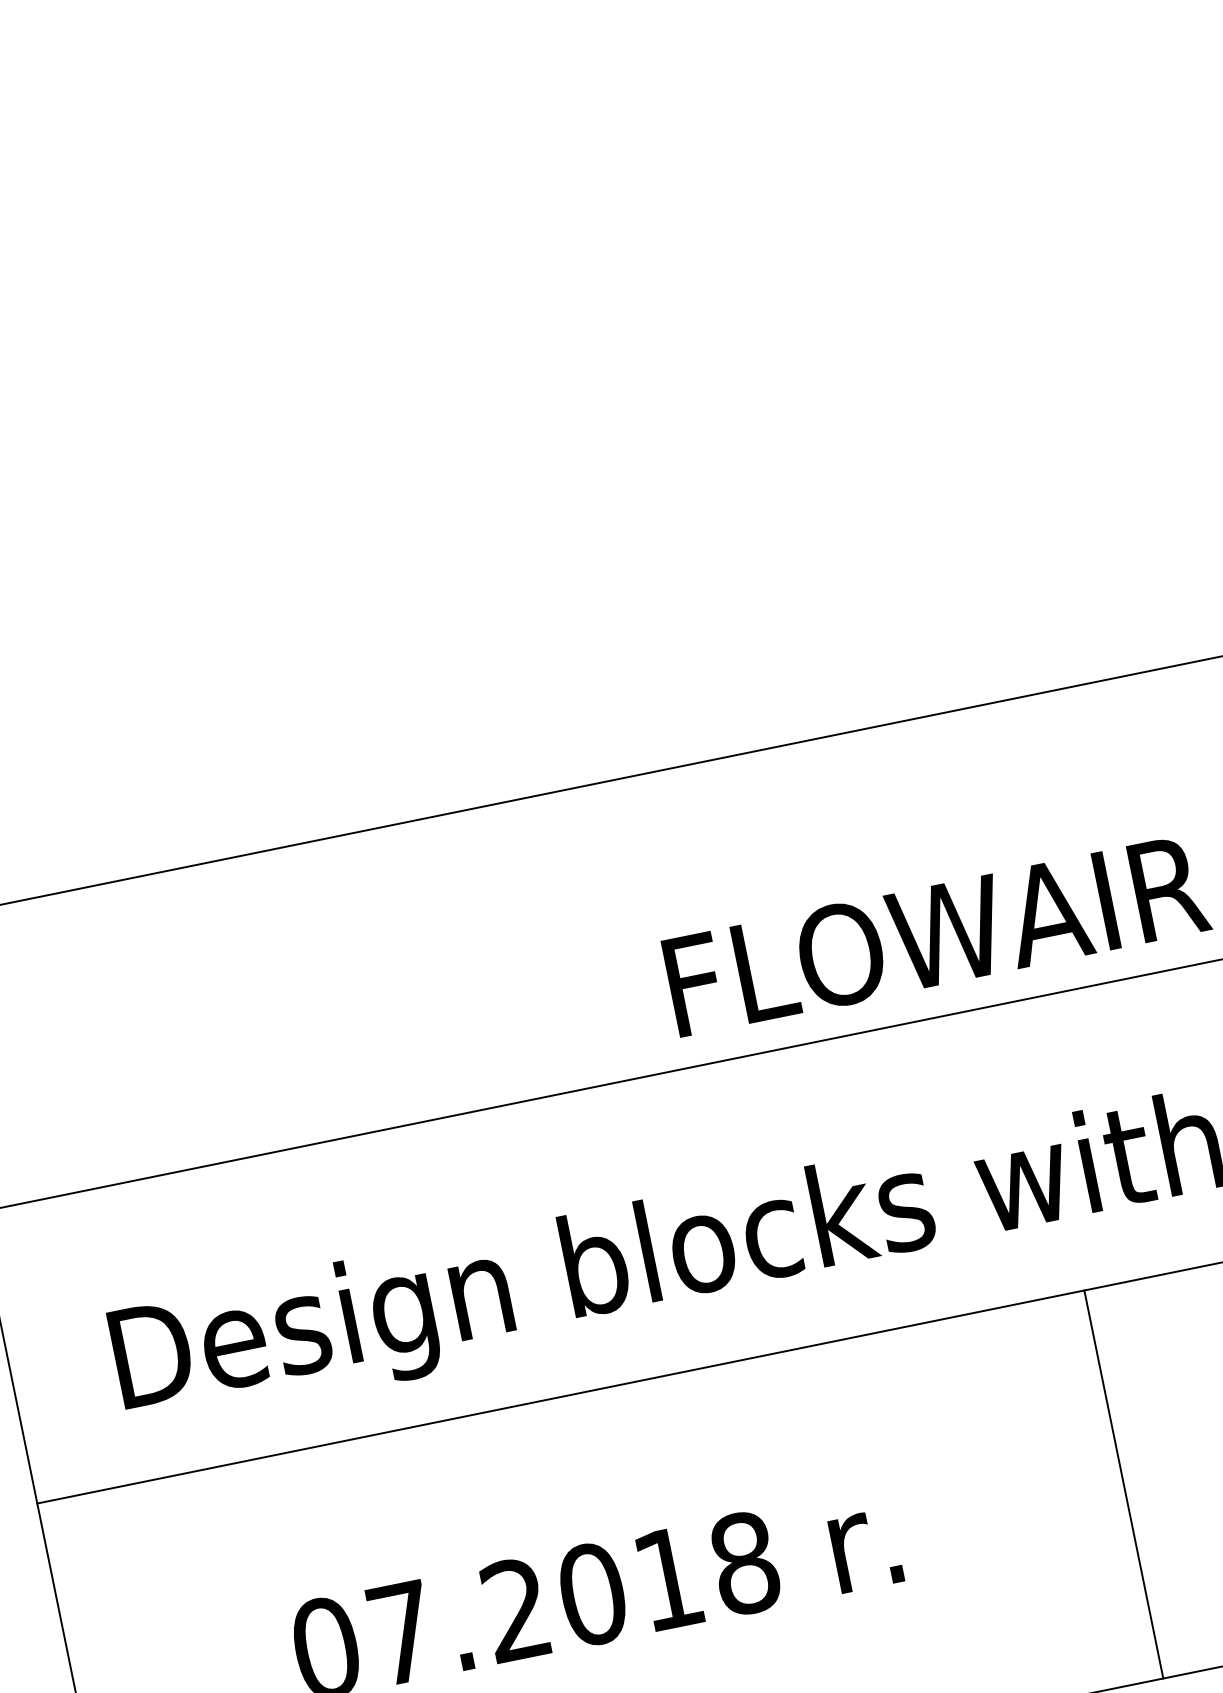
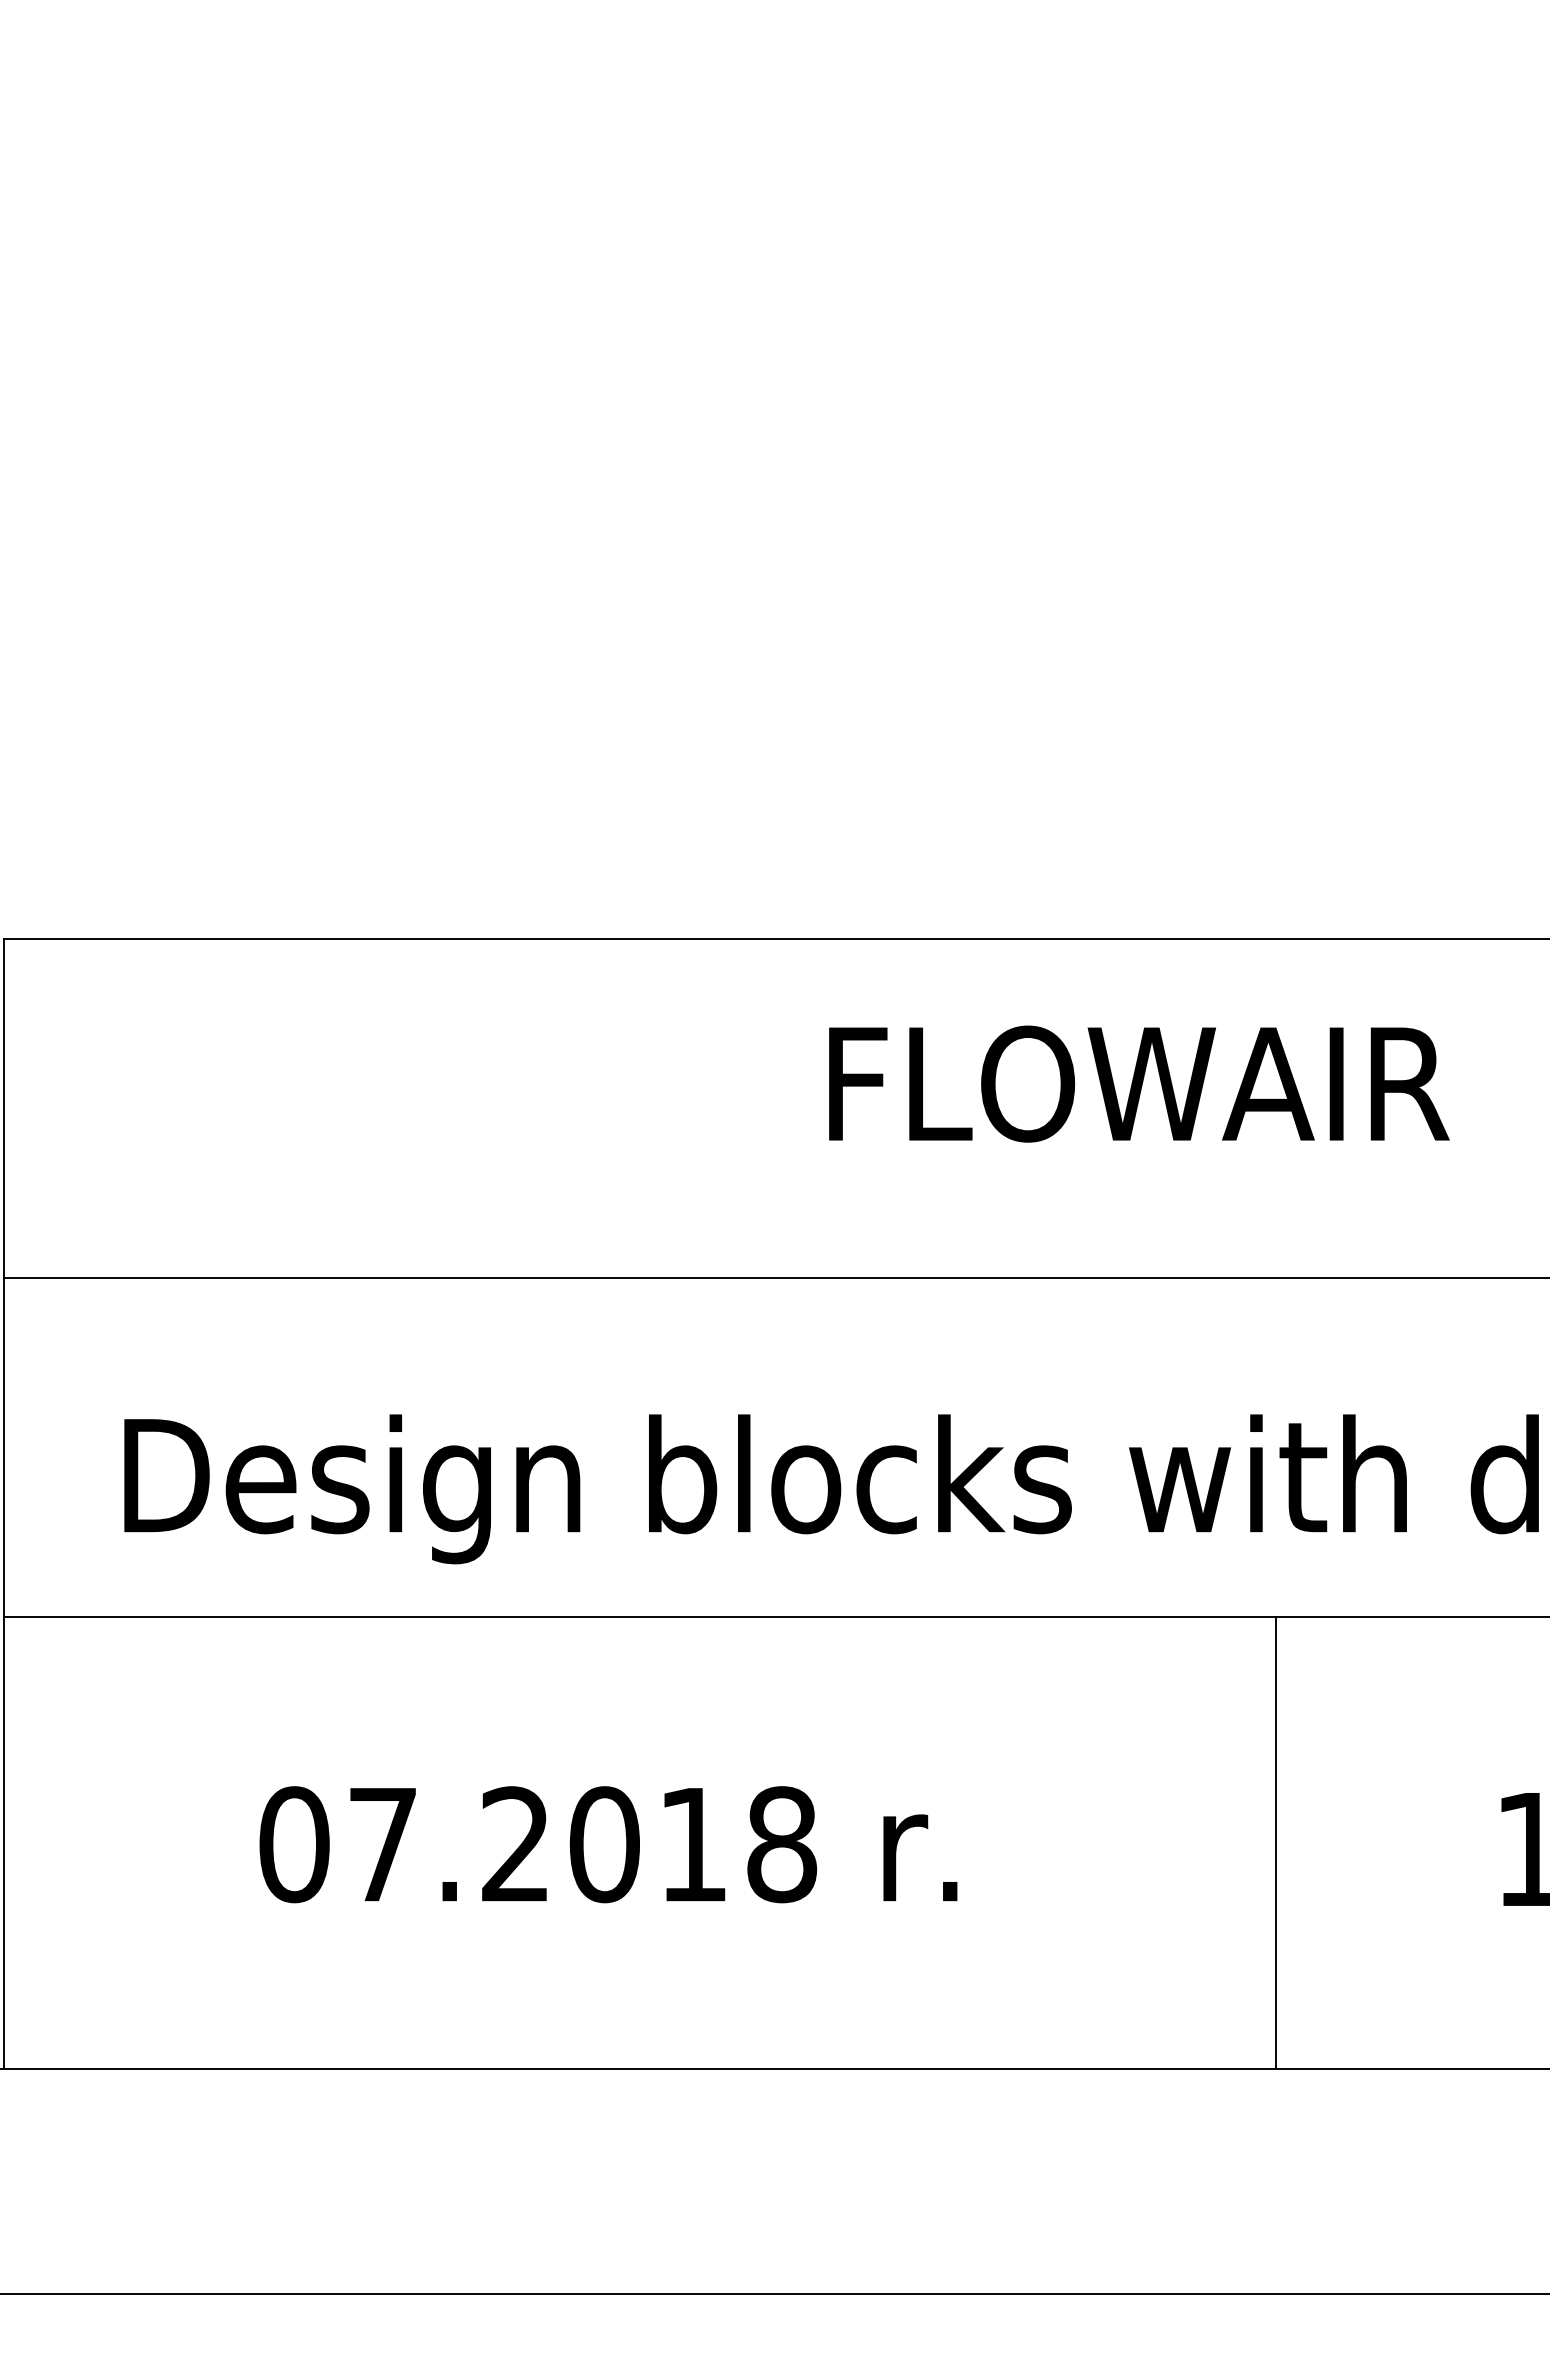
text: (936, 934) -> (1139, 1083), moved
line: (1123, 1484) -> (1275, 1842), moved

